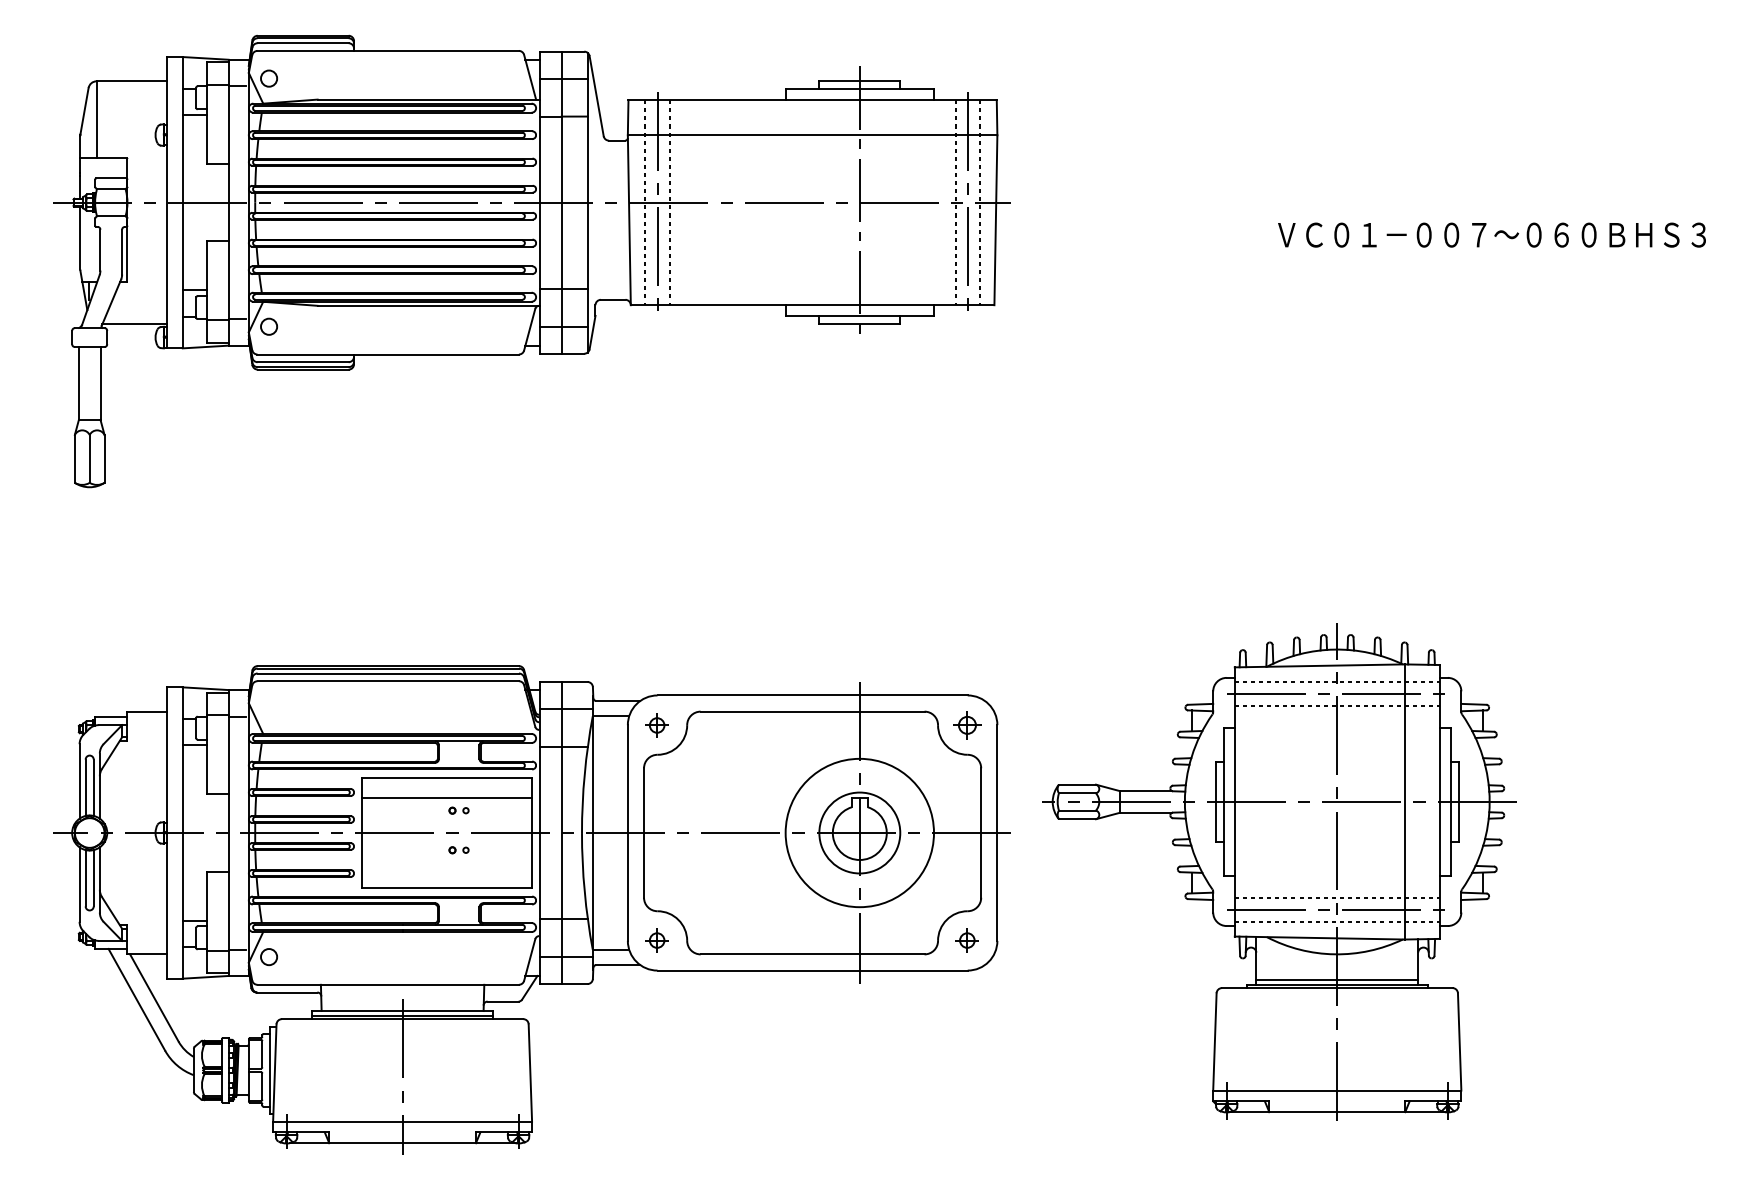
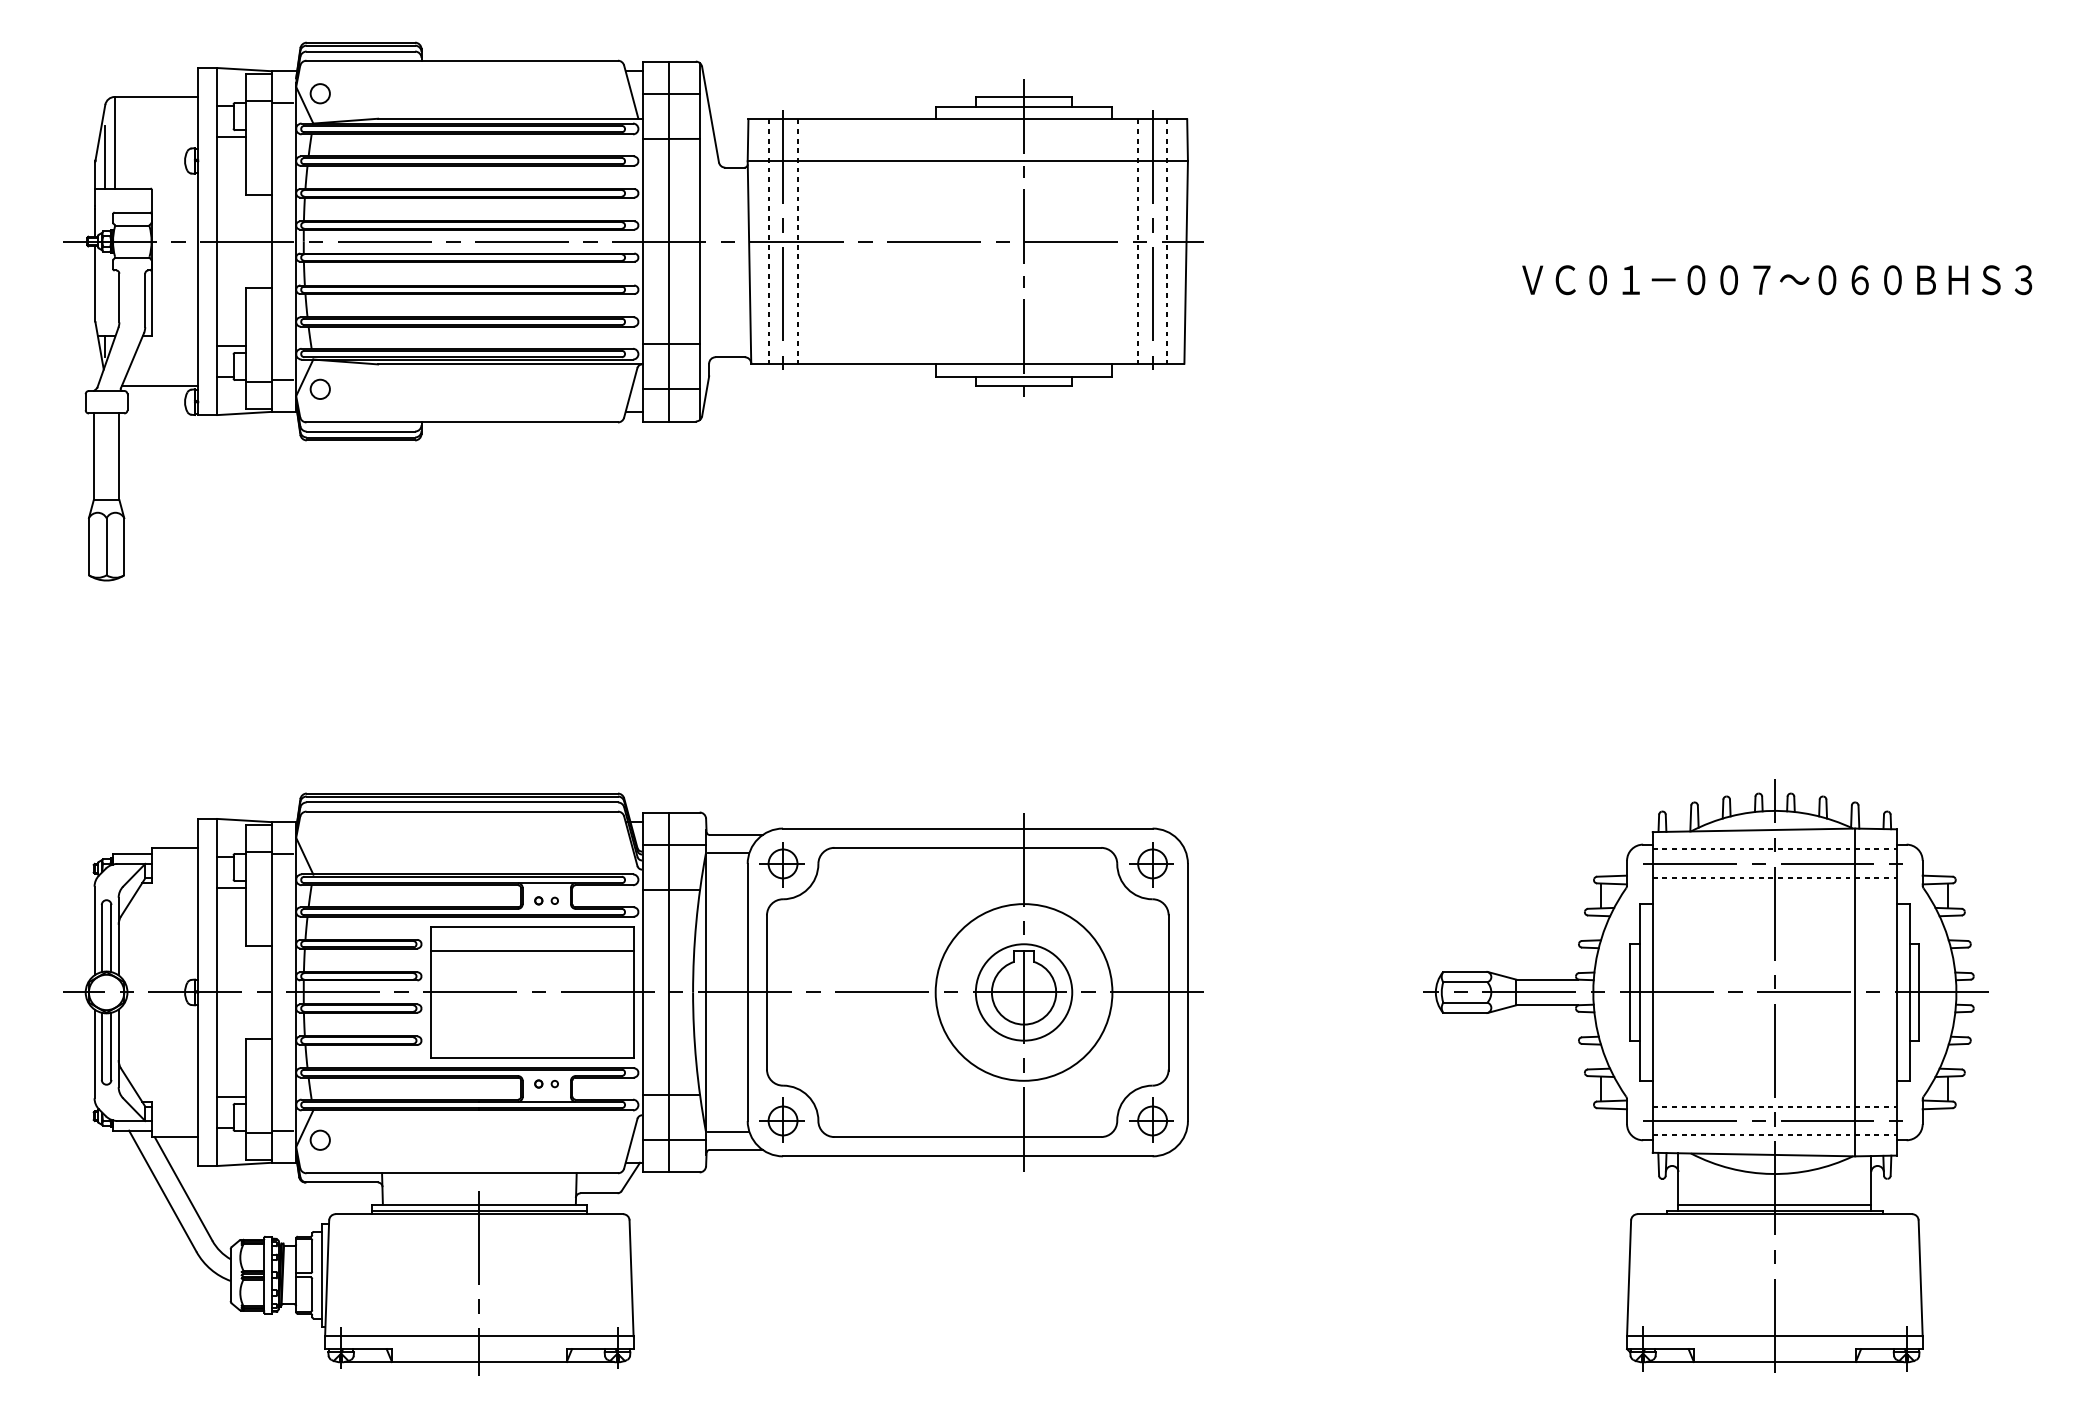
line: (88, 131) -> (105, 156), added
part: (656, 725) -> (781, 864), size x1.67
part: (966, 725) -> (1151, 864), size x1.43
part: (458, 810) -> (546, 900), moved
part: (458, 849) -> (546, 1083), moved
part: (1279, 871) -> (1705, 1075), moved
part: (656, 939) -> (781, 1119), size x1.67
part: (966, 939) -> (1151, 1119), size x1.67

